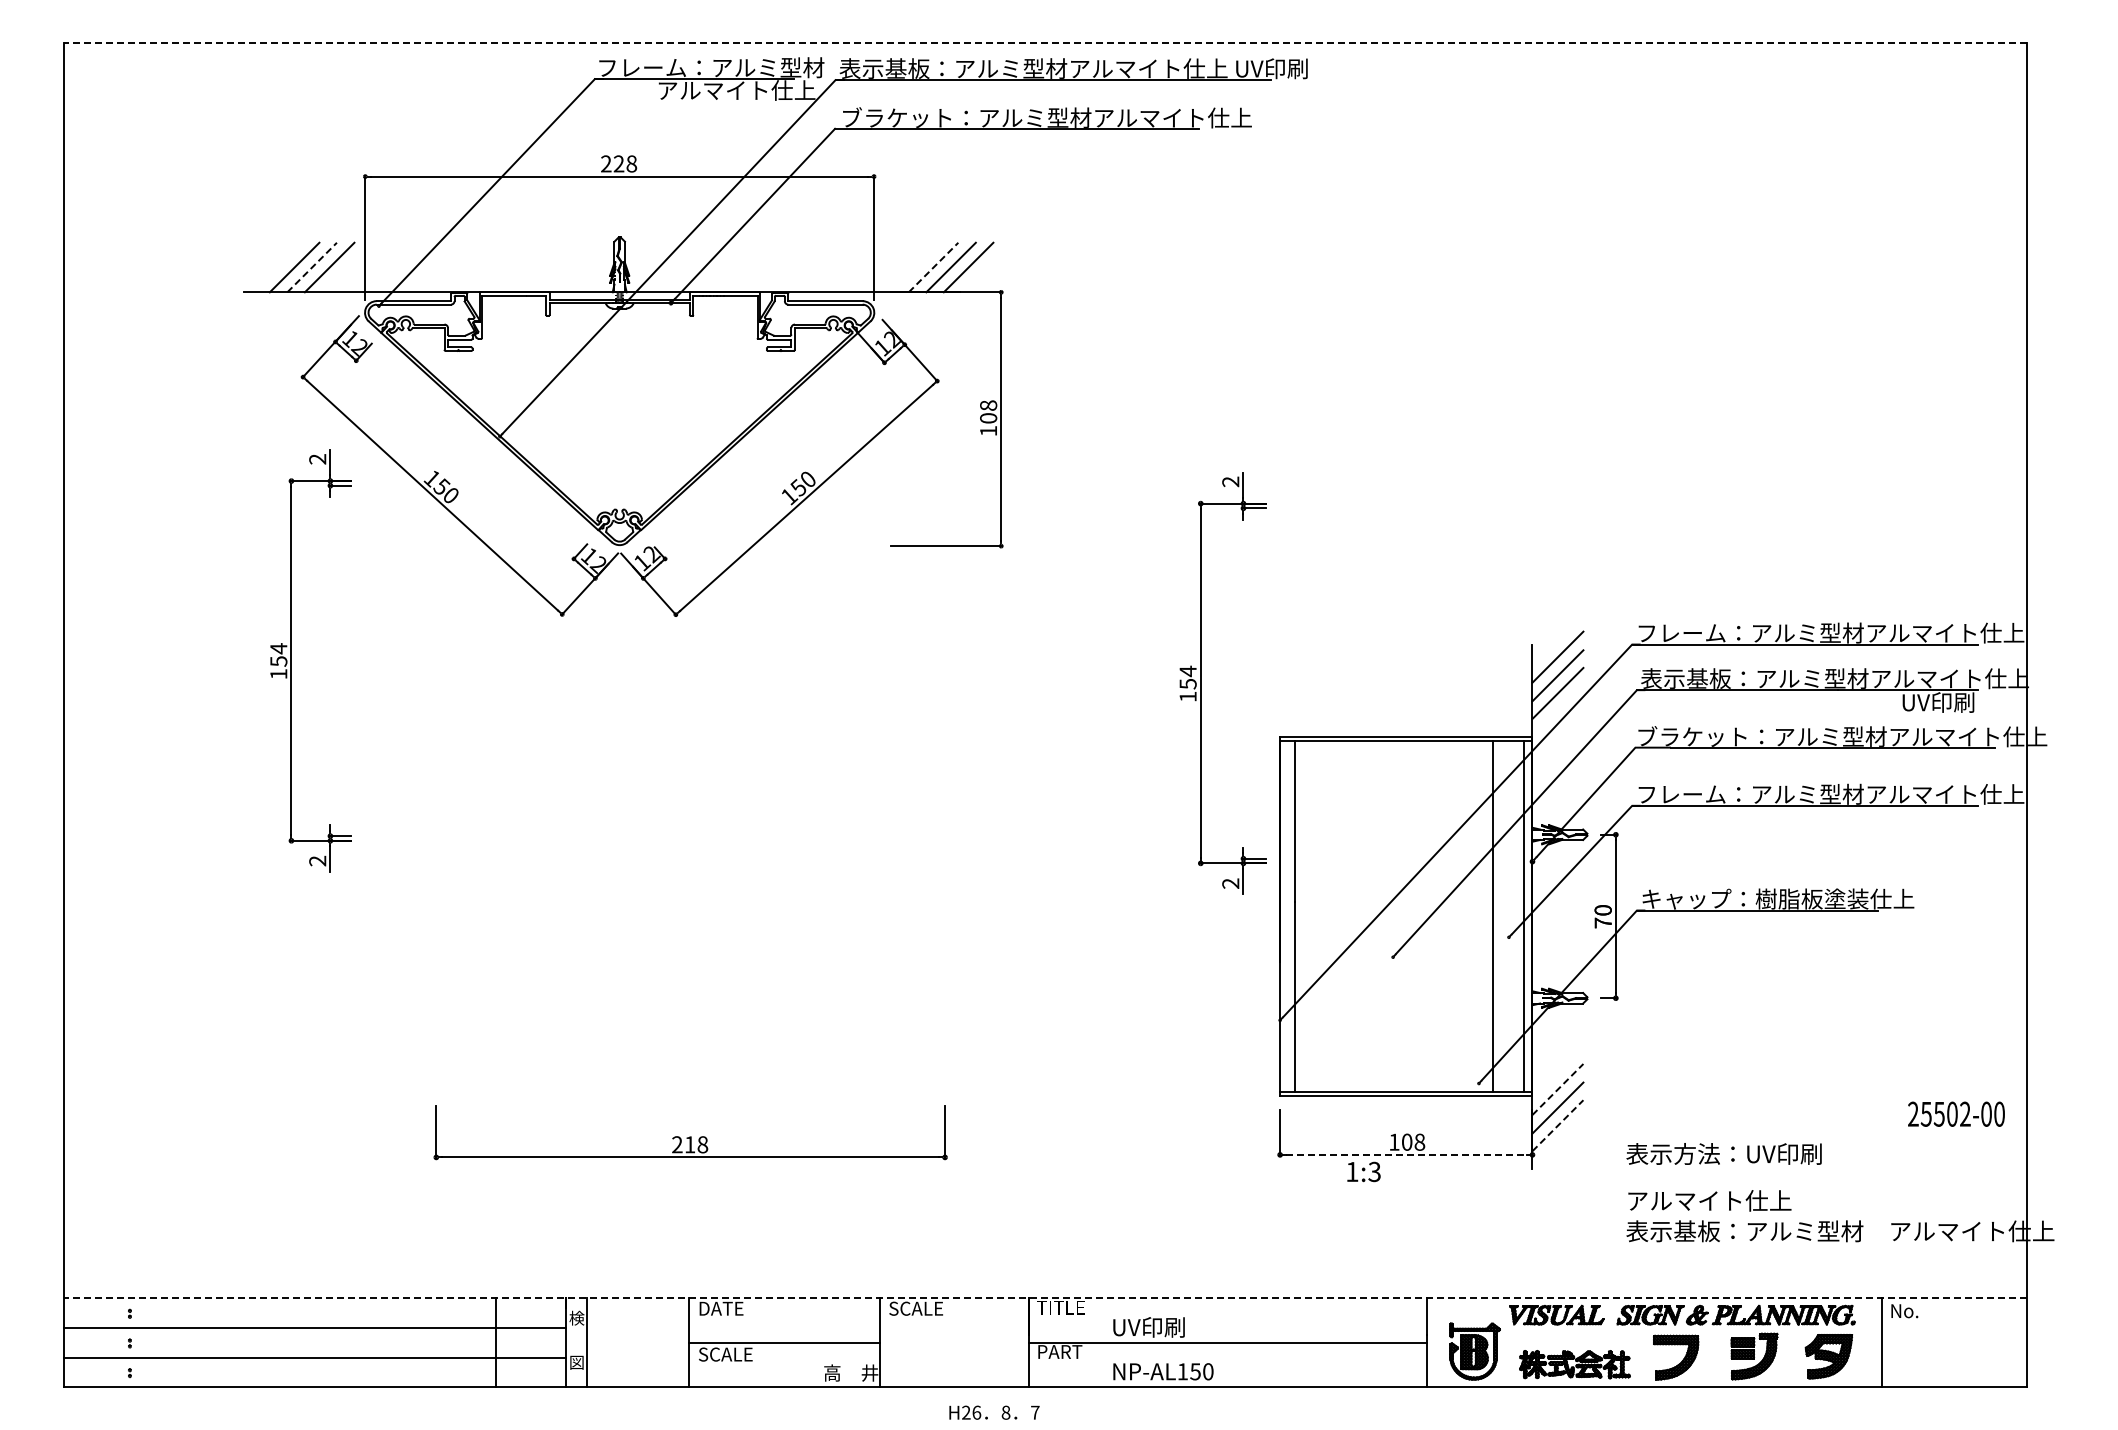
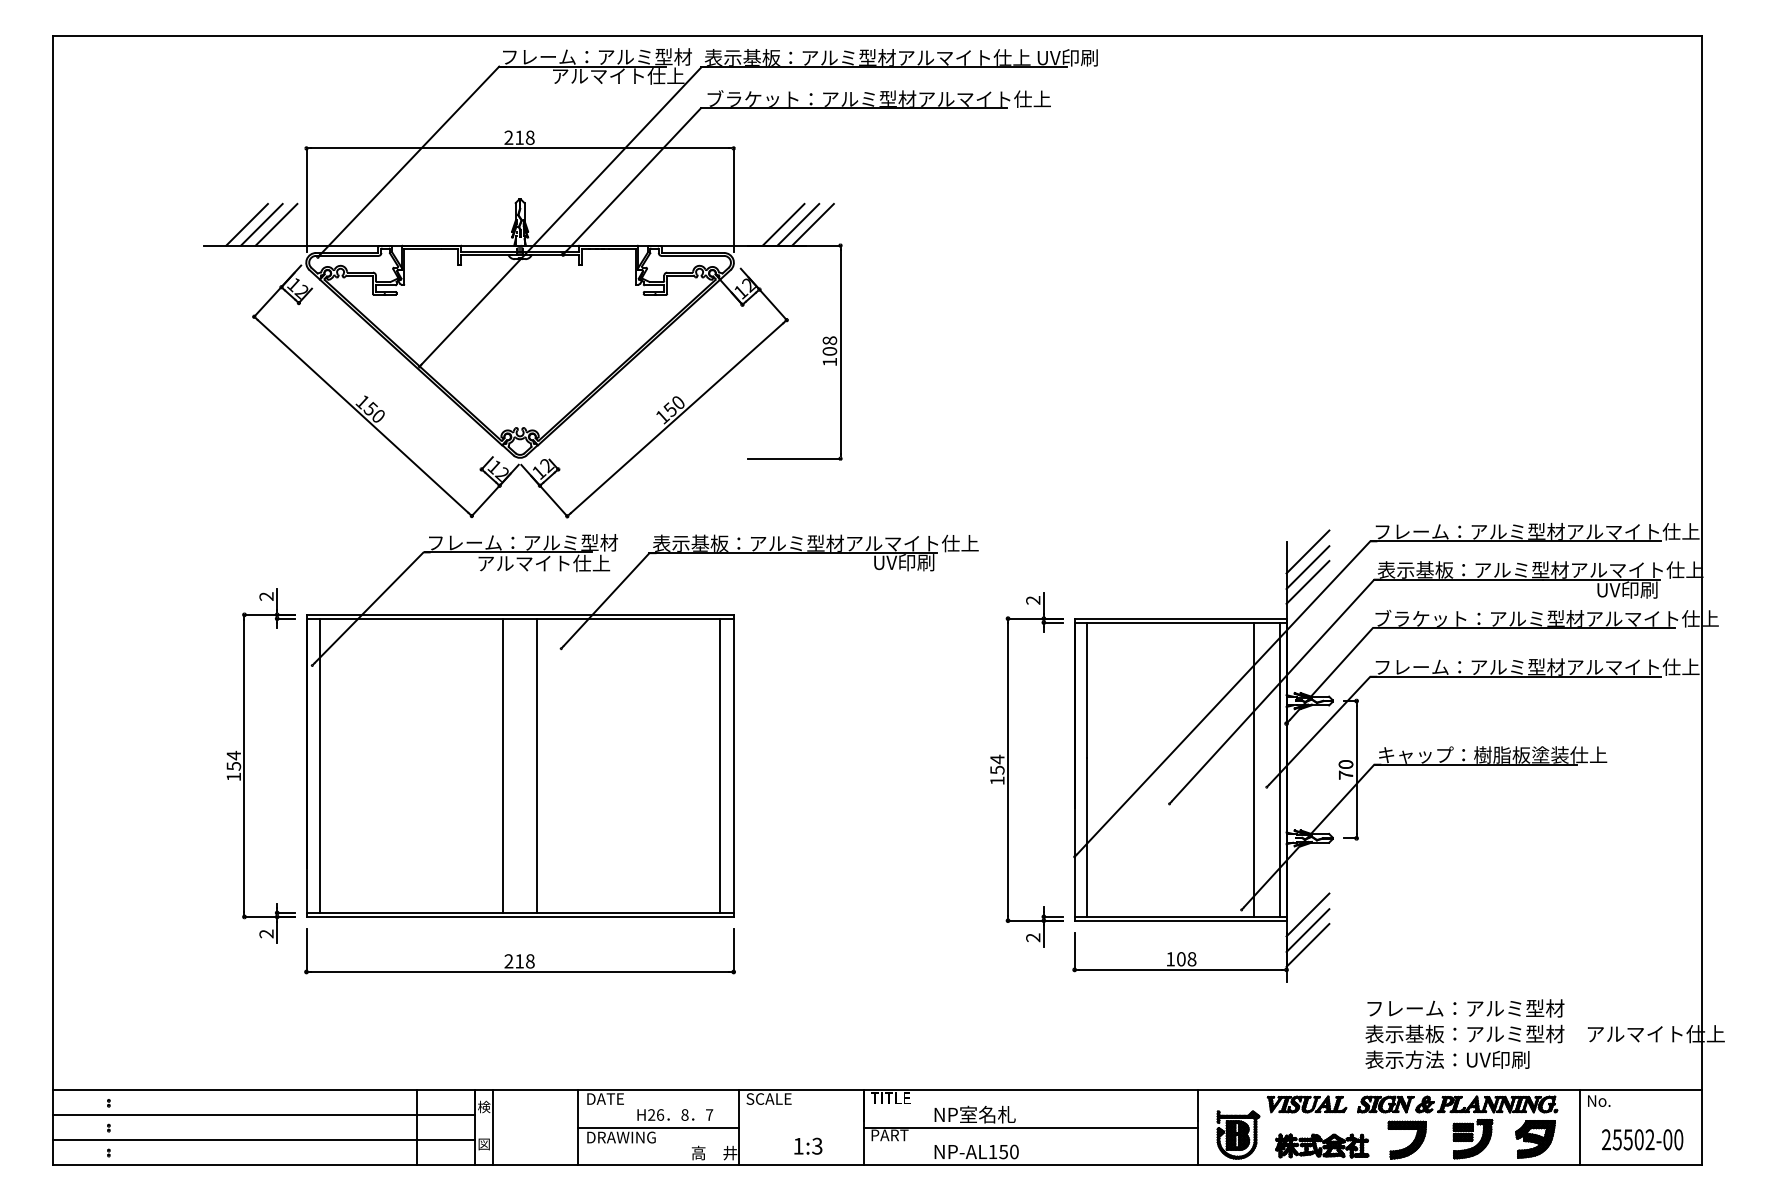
line: (1045, 42) -> (877, 35), dashed -> solid
text: (618, 163) -> (519, 137), 228 -> 218
line: (312, 267) -> (262, 224), dashed -> solid
line: (933, 267) -> (783, 224), dashed -> solid
part: (291, 660) -> (244, 765), moved
part: (1201, 683) -> (1008, 769), moved
part: (764, 863) -> (641, 725), added
line: (1558, 1089) -> (1308, 914), dashed -> solid
text: (1956, 1113) -> (1642, 1139), moved
line: (1558, 1125) -> (1308, 945), dashed -> solid
part: (690, 1132) -> (519, 951), moved
text: (1723, 1153) -> (1446, 1059), moved
line: (1406, 1154) -> (1180, 969), dashed -> solid
text: (1363, 1171) -> (807, 1145), moved
text: (1745, 1200) -> (1465, 1008), アルマイト仕上 -> フレーム：アルミ型材
line: (1045, 1298) -> (877, 1090), dashed -> solid
text: (1161, 1326) -> (975, 1113), UV印刷 -> NP室名札
text: (740, 1354) -> (621, 1137), SCALE -> DRAWING
text: (994, 1412) -> (675, 1114), moved

